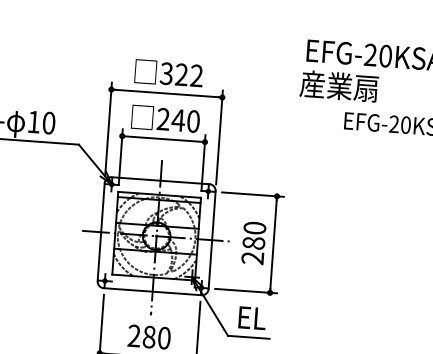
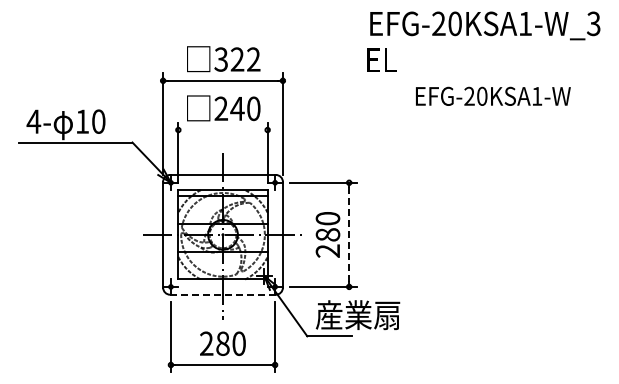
text: (339, 86) -> (407, 59), 産業扇 -> EL
line: (163, 139) -> (222, 130), removed
line: (273, 244) -> (349, 234), solid -> dashed
line: (153, 291) -> (223, 294), solid -> dashed
text: (275, 319) -> (357, 315), EL -> 産業扇

